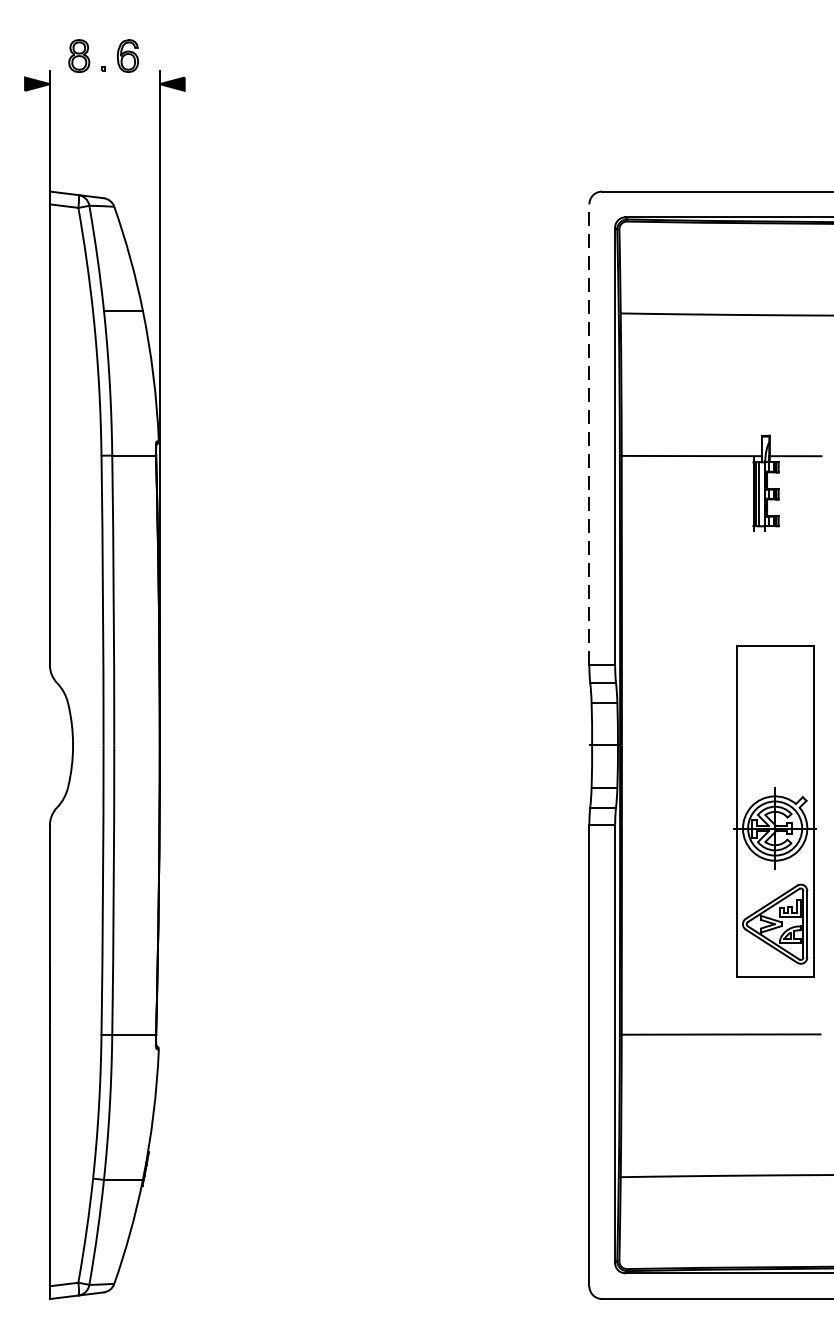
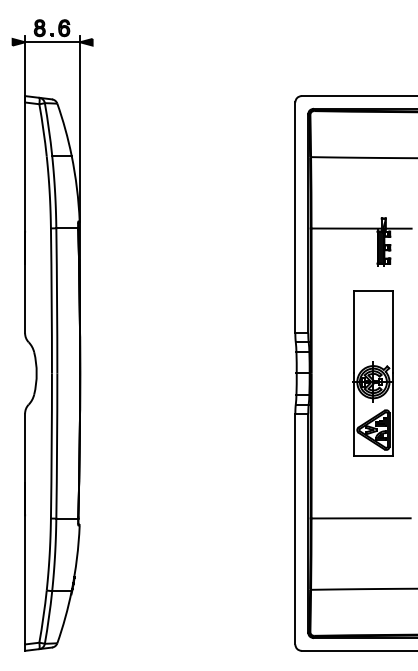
line: (104, 84) -> (52, 42), added
line: (589, 433) -> (295, 217), dashed -> solid
part: (773, 811) -> (372, 373), moved

